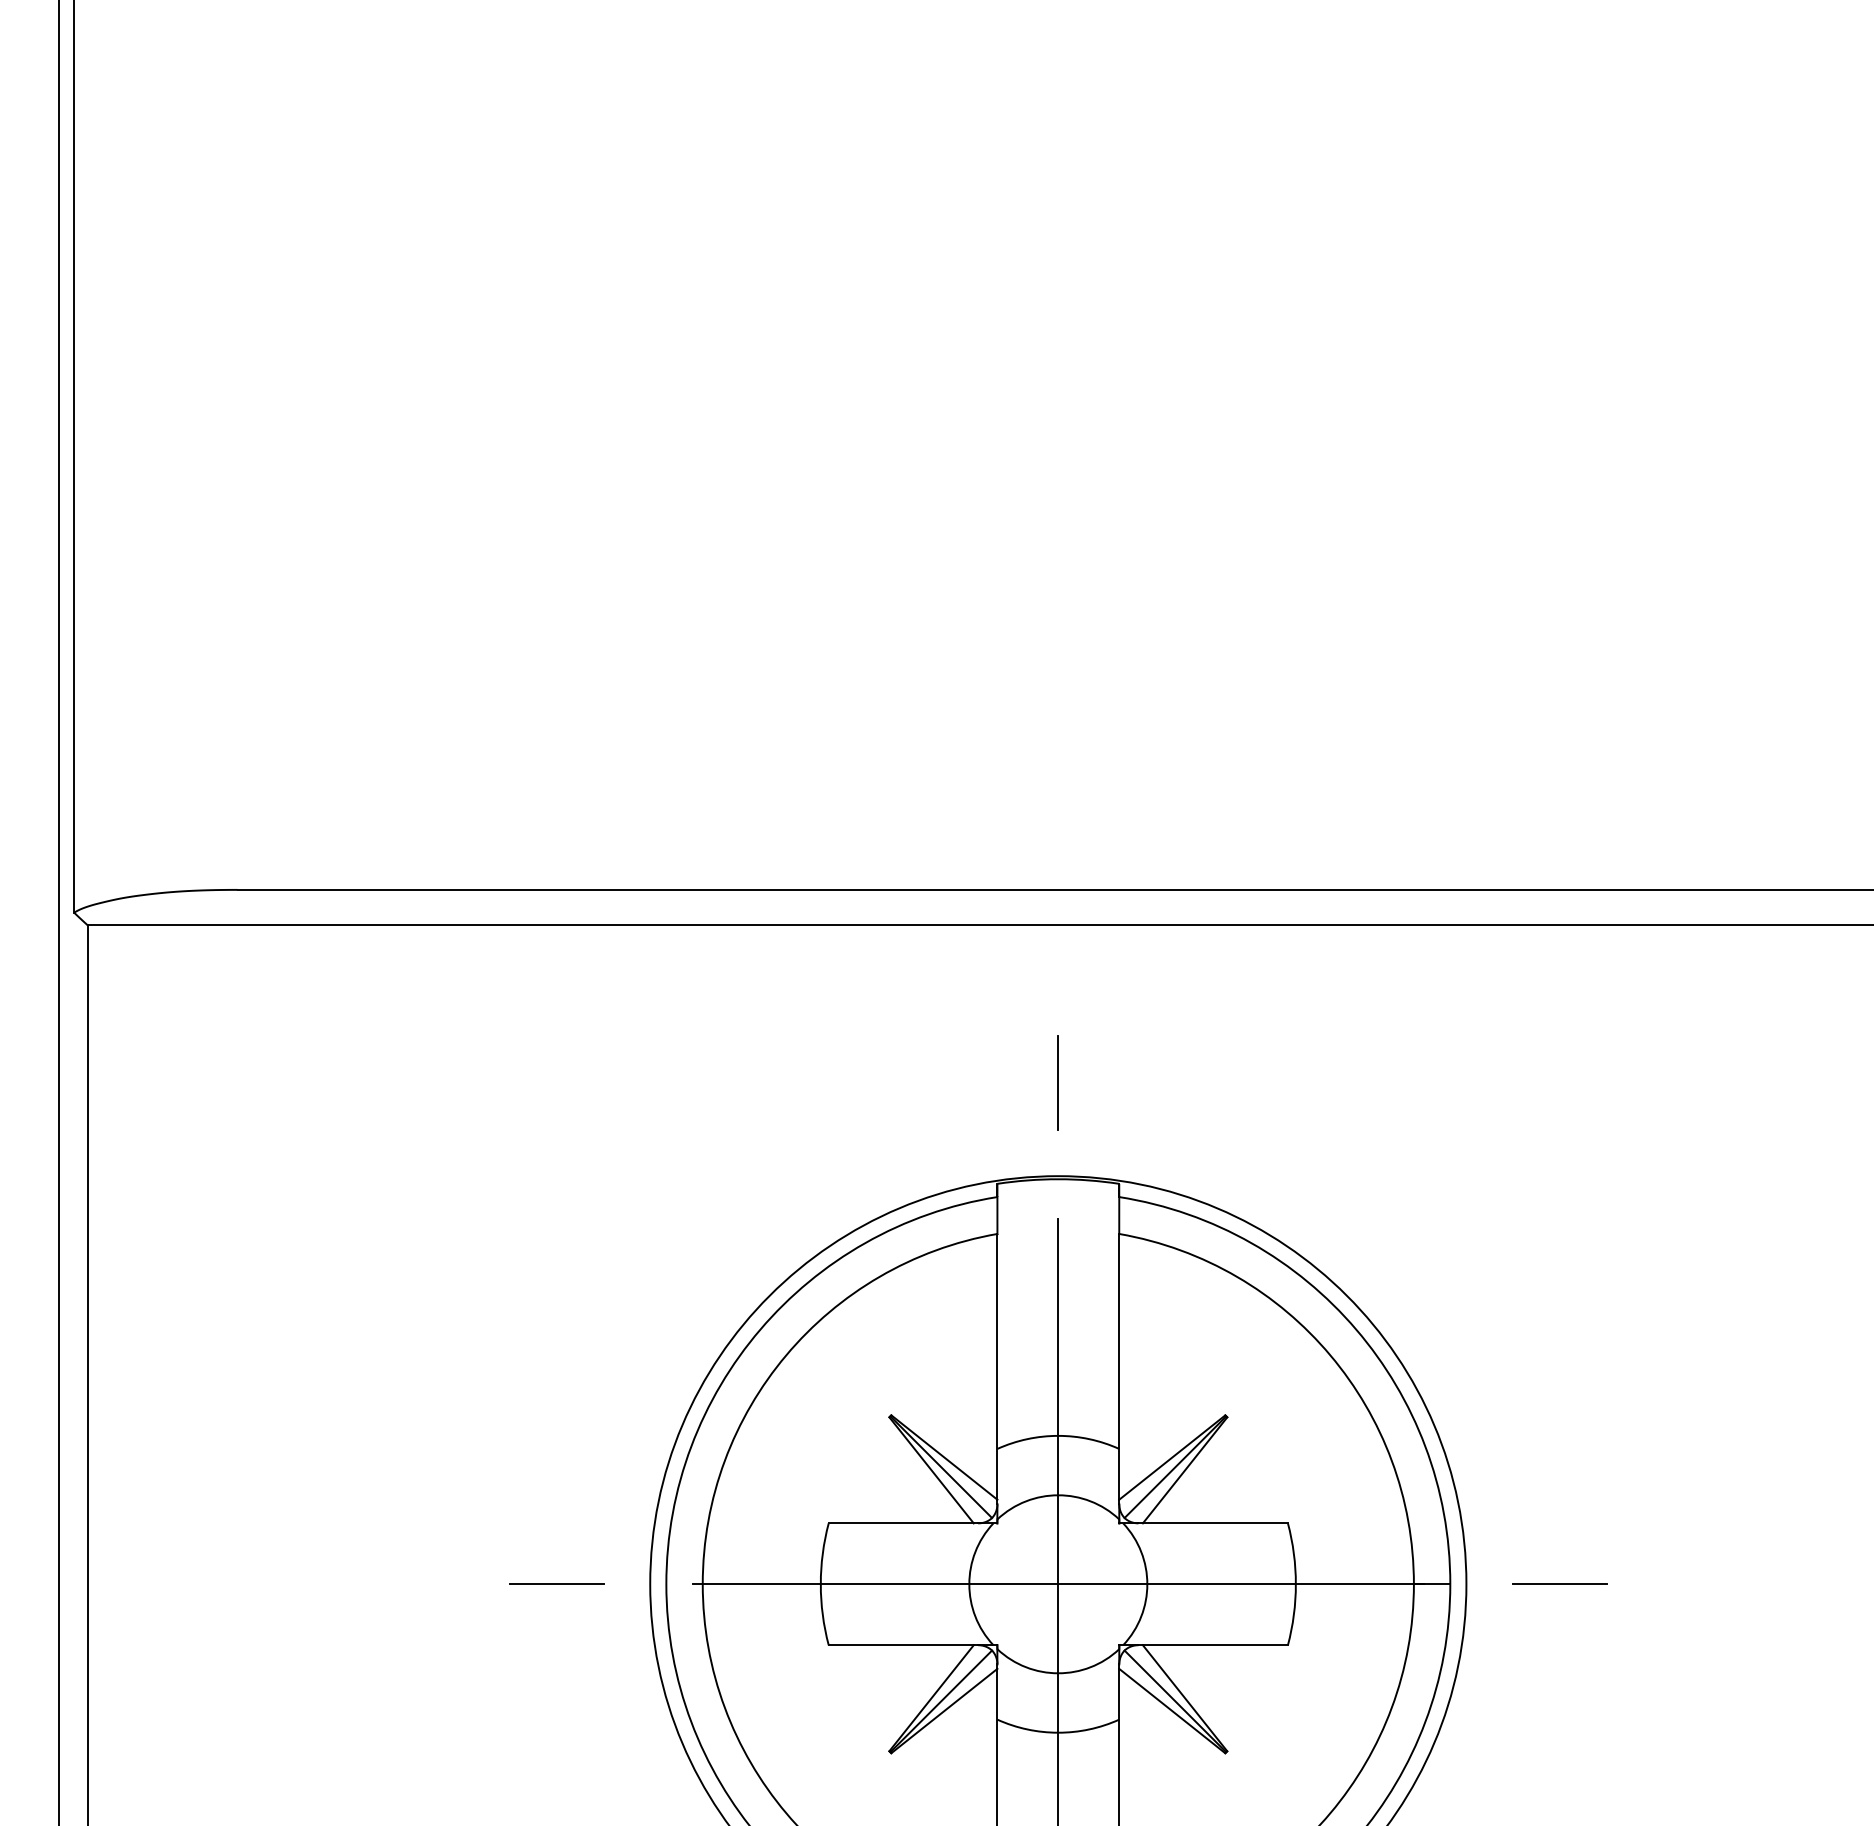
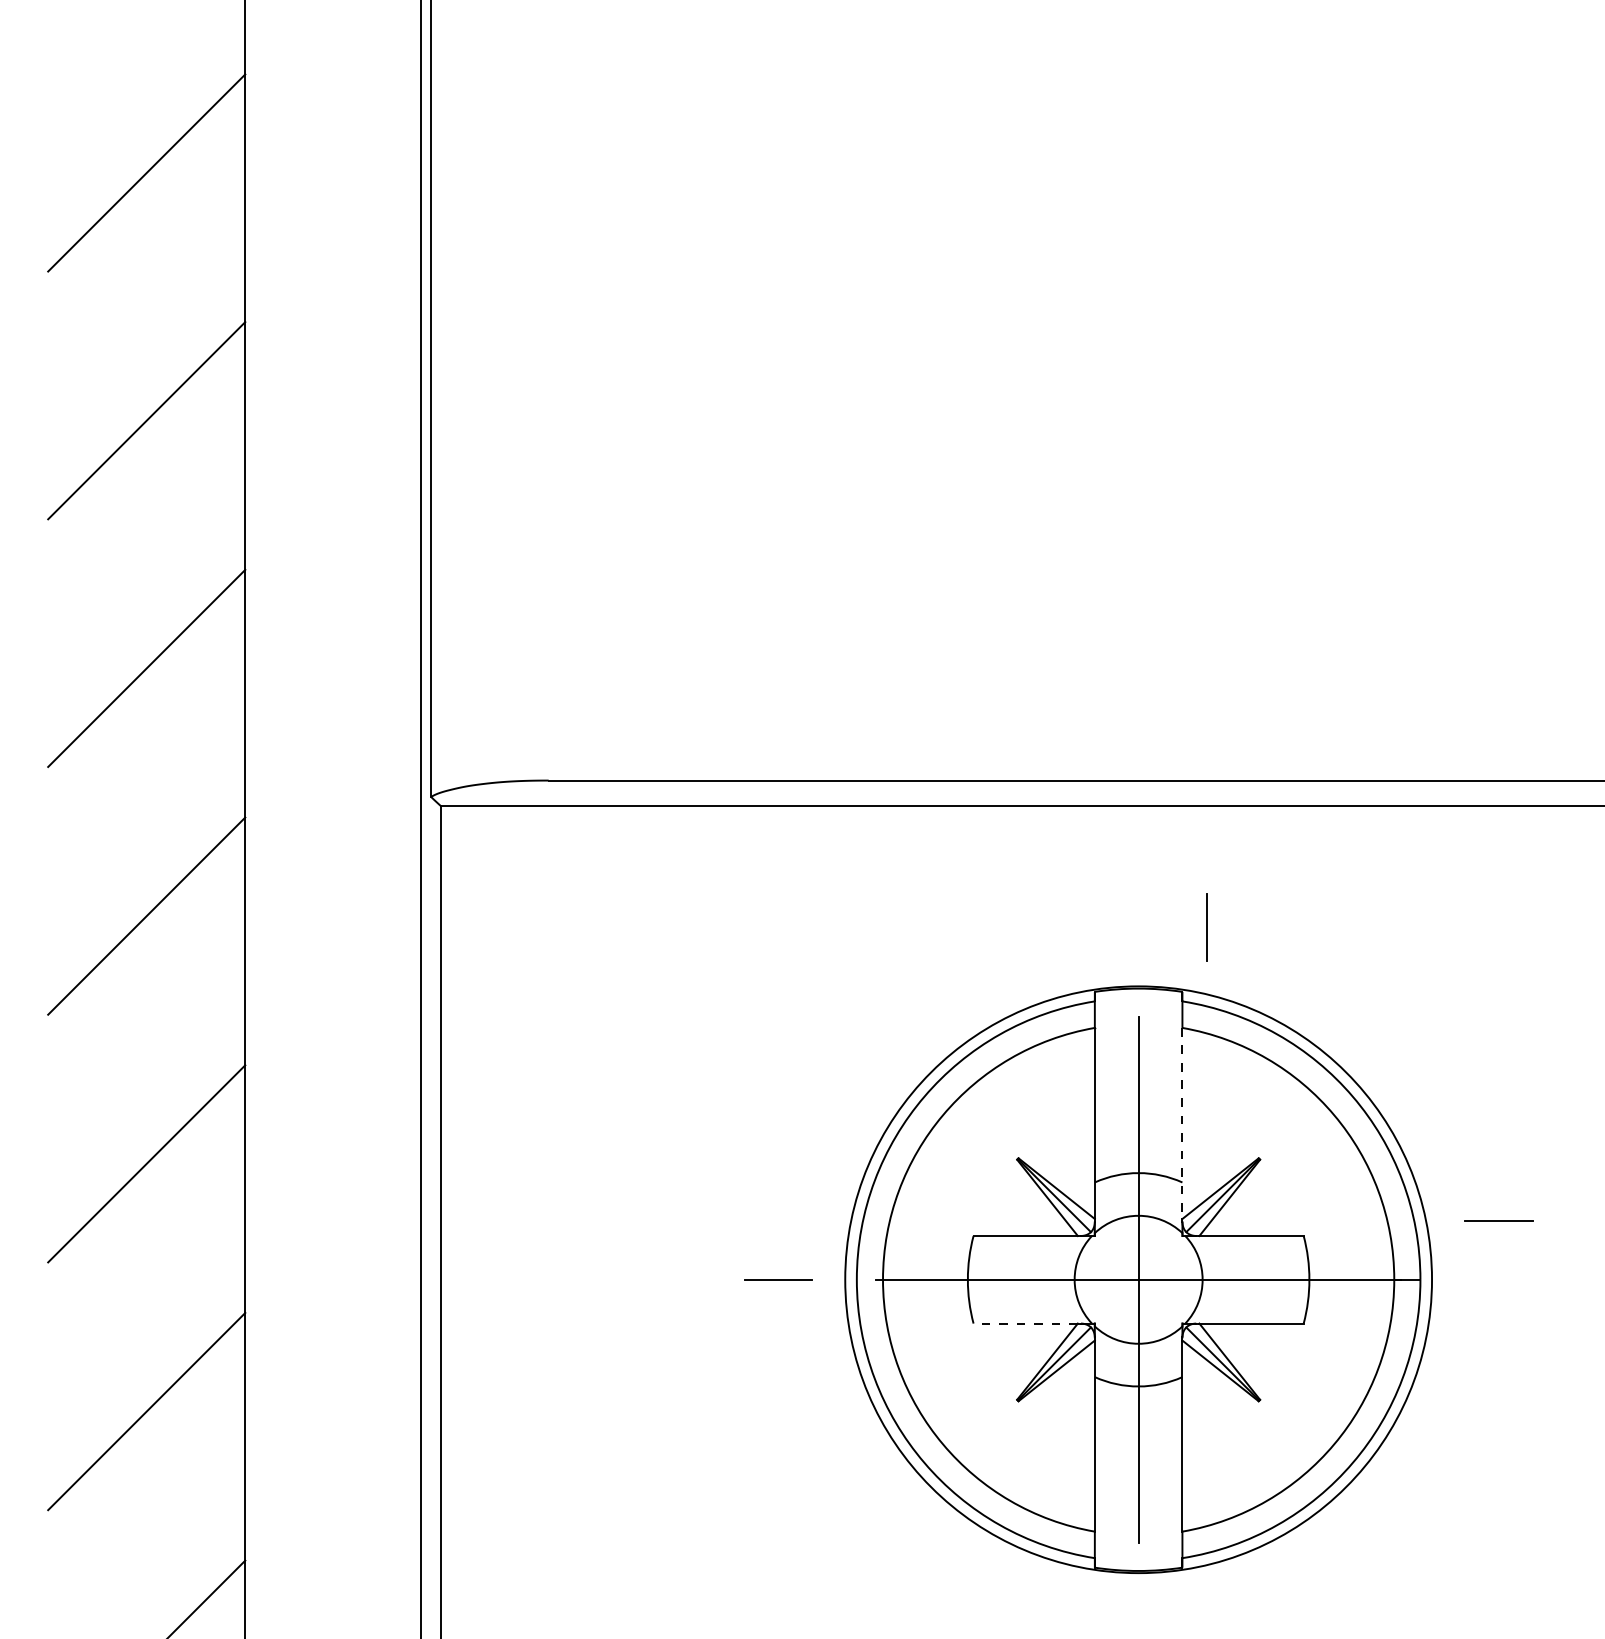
line: (1058, 1083) -> (1206, 927), moved
line: (1119, 1366) -> (1182, 1123), solid -> dashed
line: (1558, 1583) -> (1498, 1220), moved
line: (900, 1645) -> (1025, 1323), solid -> dashed

